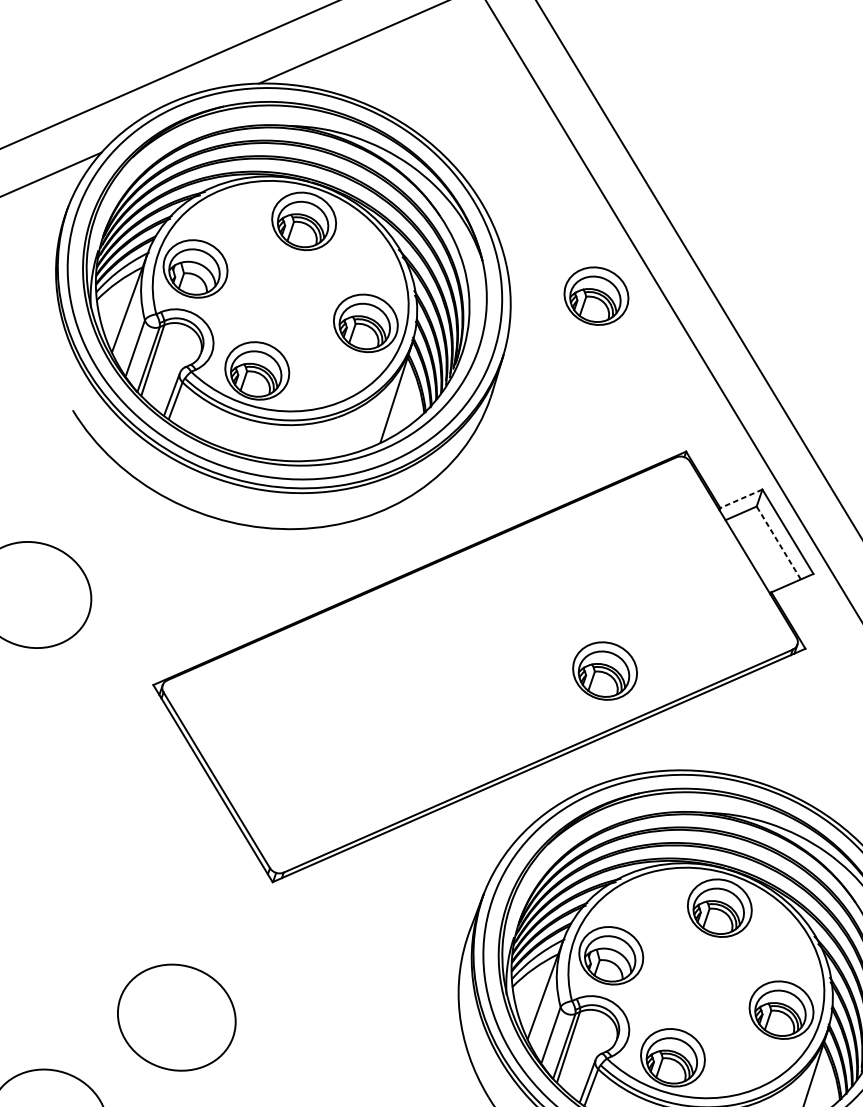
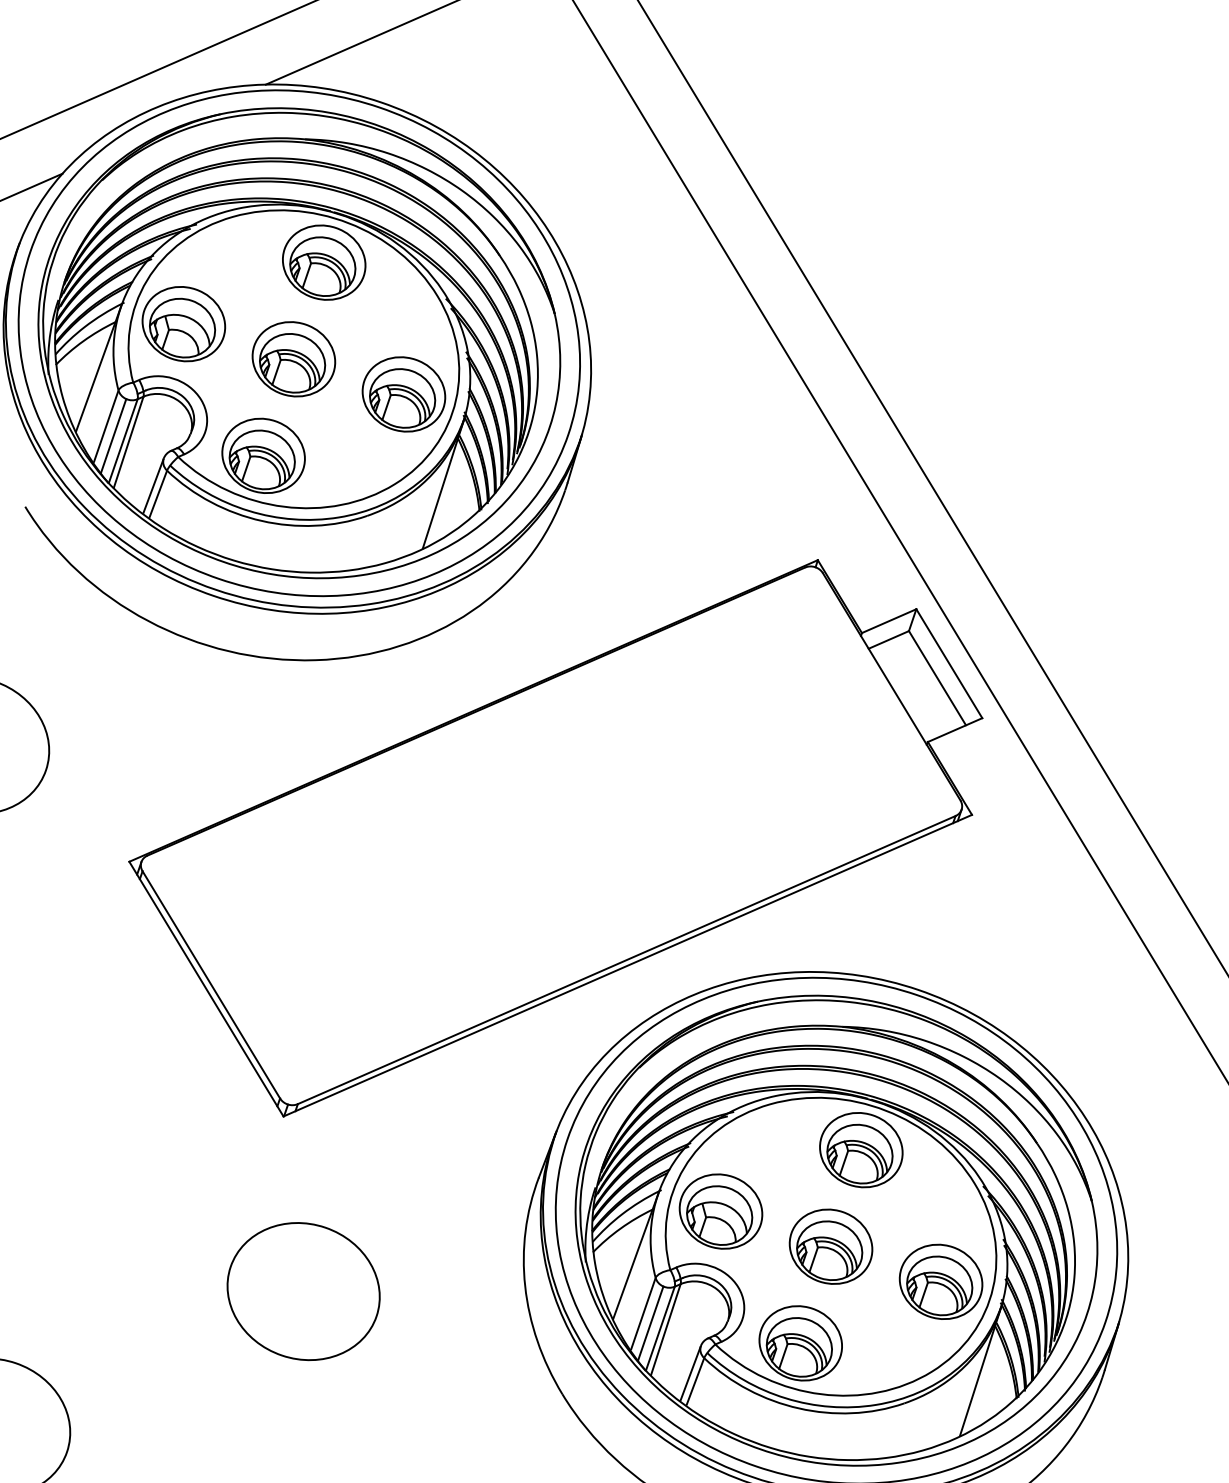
part: (596, 296) -> (293, 359), moved
line: (141, 355) -> (113, 436), added
line: (741, 499) -> (889, 621), dashed -> solid
line: (778, 542) -> (937, 677), dashed -> solid
part: (604, 670) -> (830, 1246), moved
part: (176, 1017) -> (303, 1291), moved
line: (556, 1042) -> (650, 1323), added

